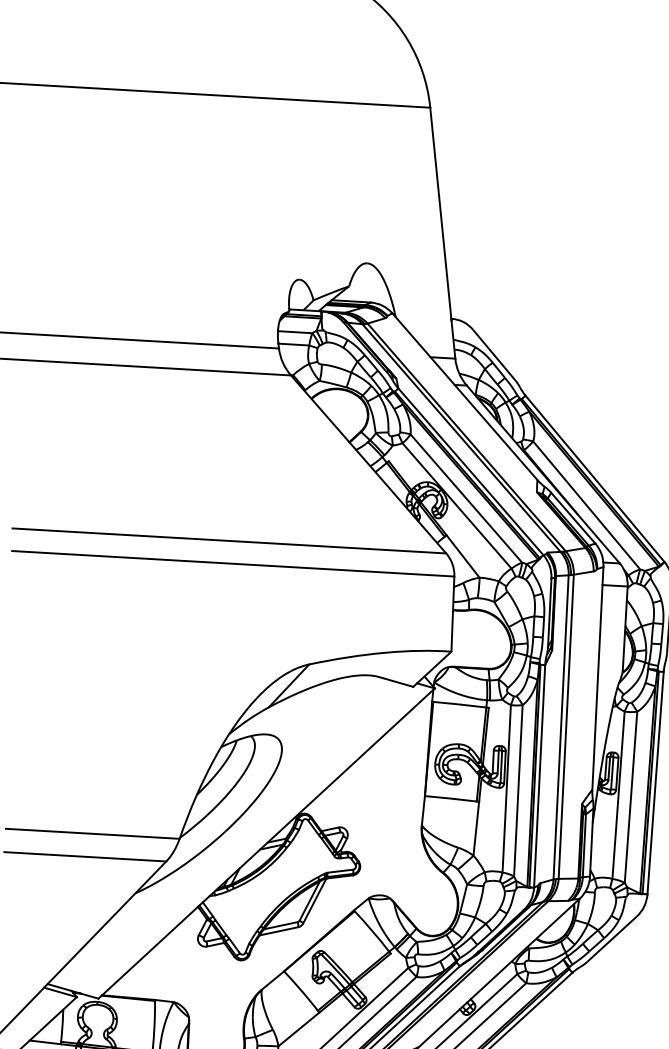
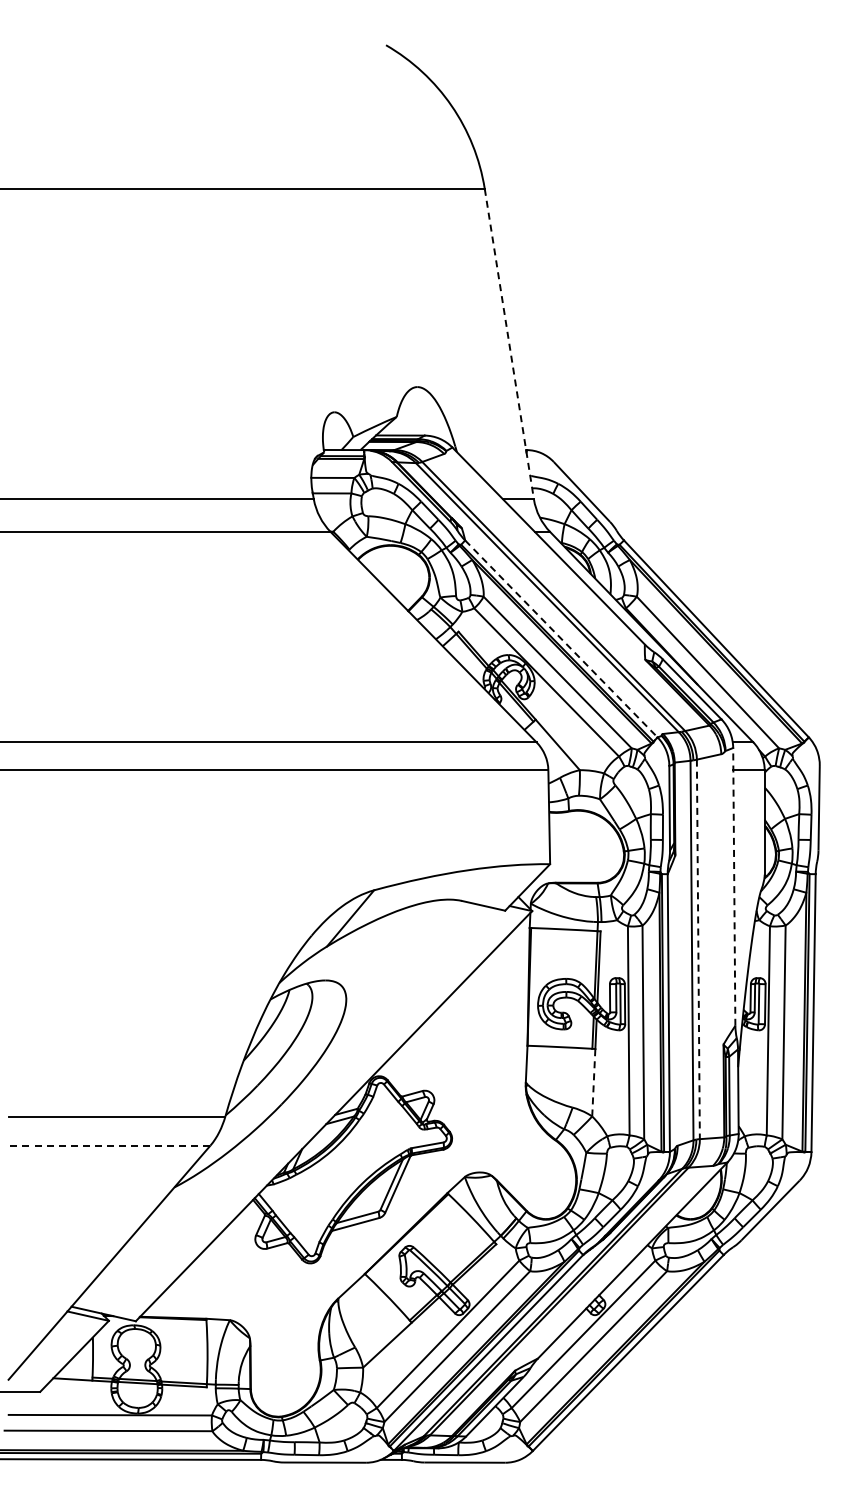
line: (442, 233) -> (509, 344), solid -> dashed
line: (470, 471) -> (561, 638), solid -> dashed
line: (598, 678) -> (734, 886), solid -> dashed
line: (566, 726) -> (698, 949), solid -> dashed
line: (476, 828) -> (593, 1082), solid -> dashed
line: (84, 856) -> (108, 1145), solid -> dashed

